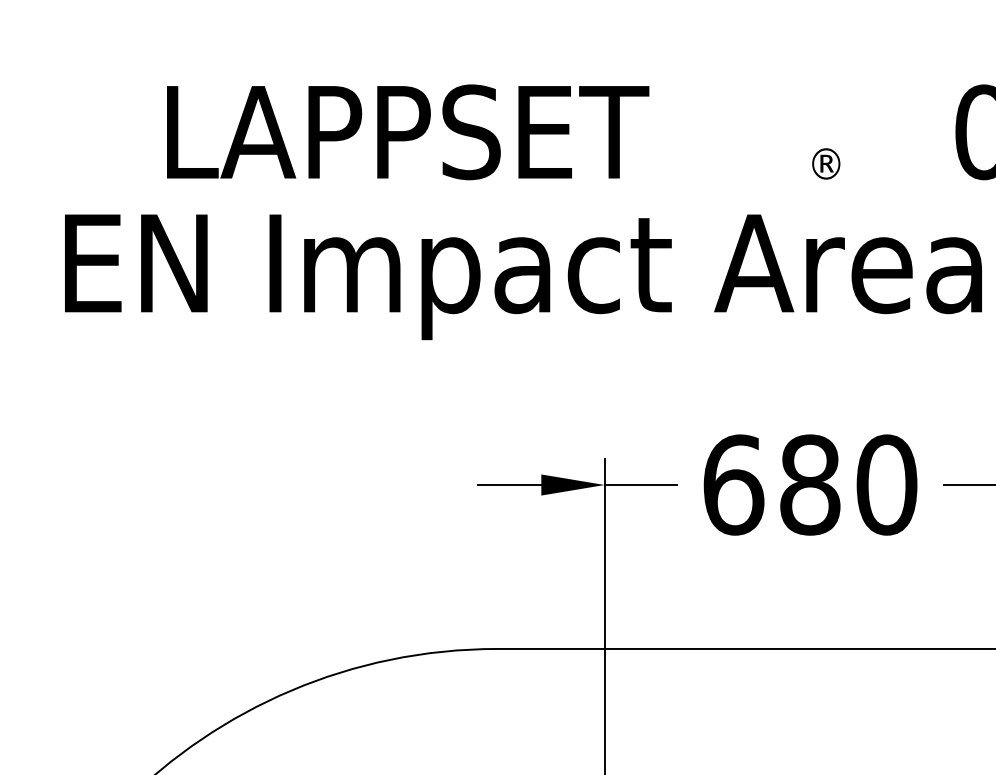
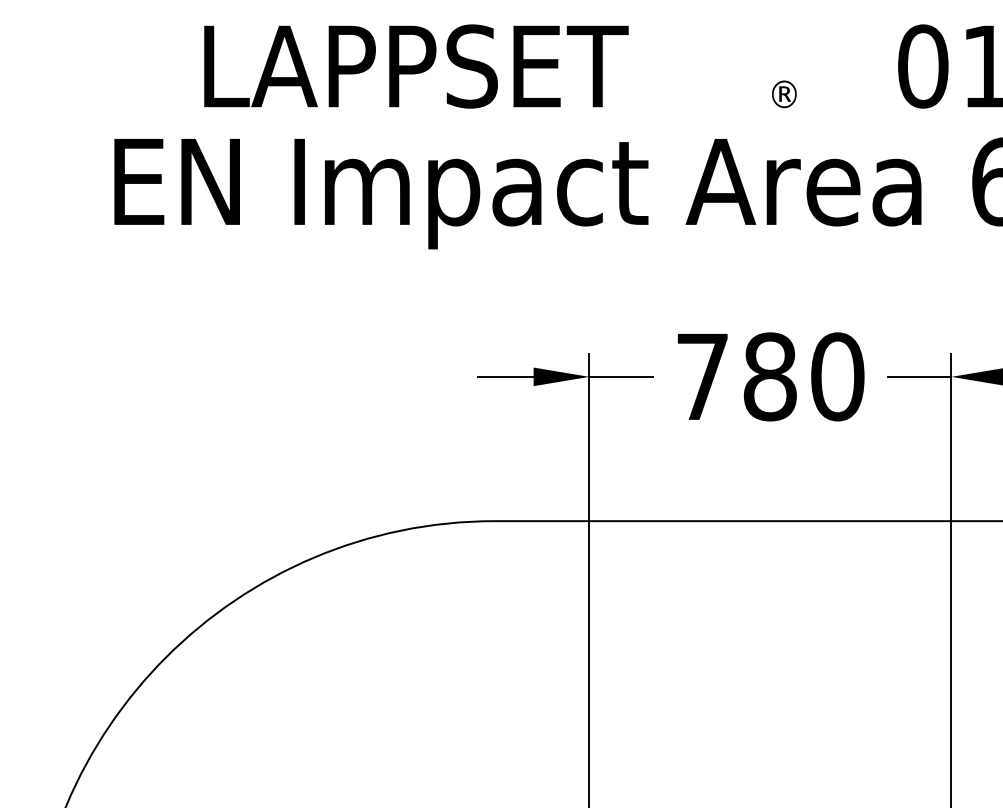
text: (733, 484) -> (702, 376), 680 -> 780

